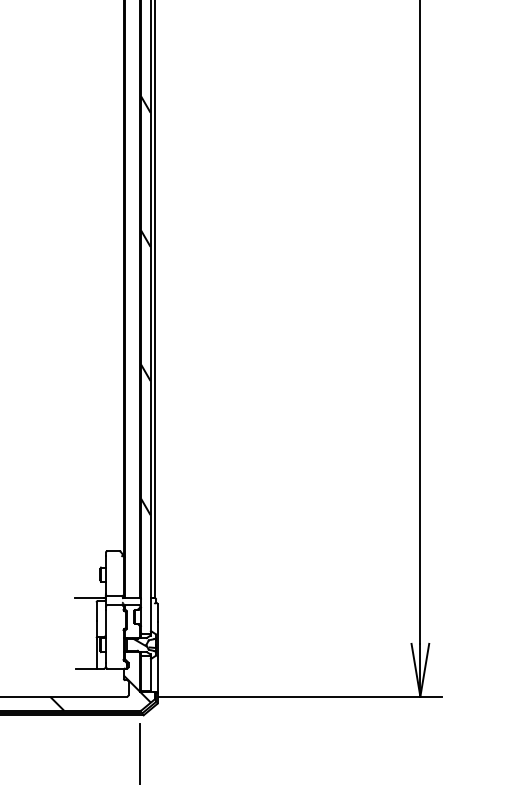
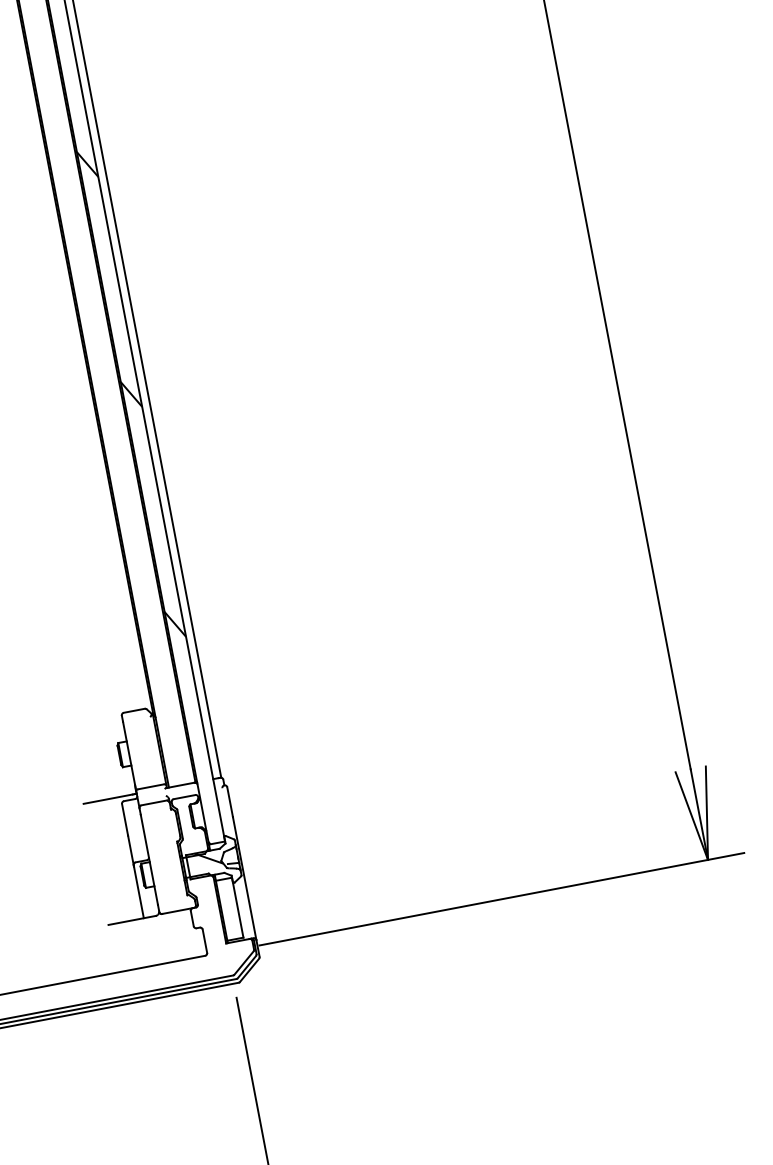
hatch: (100, 692) -> (158, 957), removed

